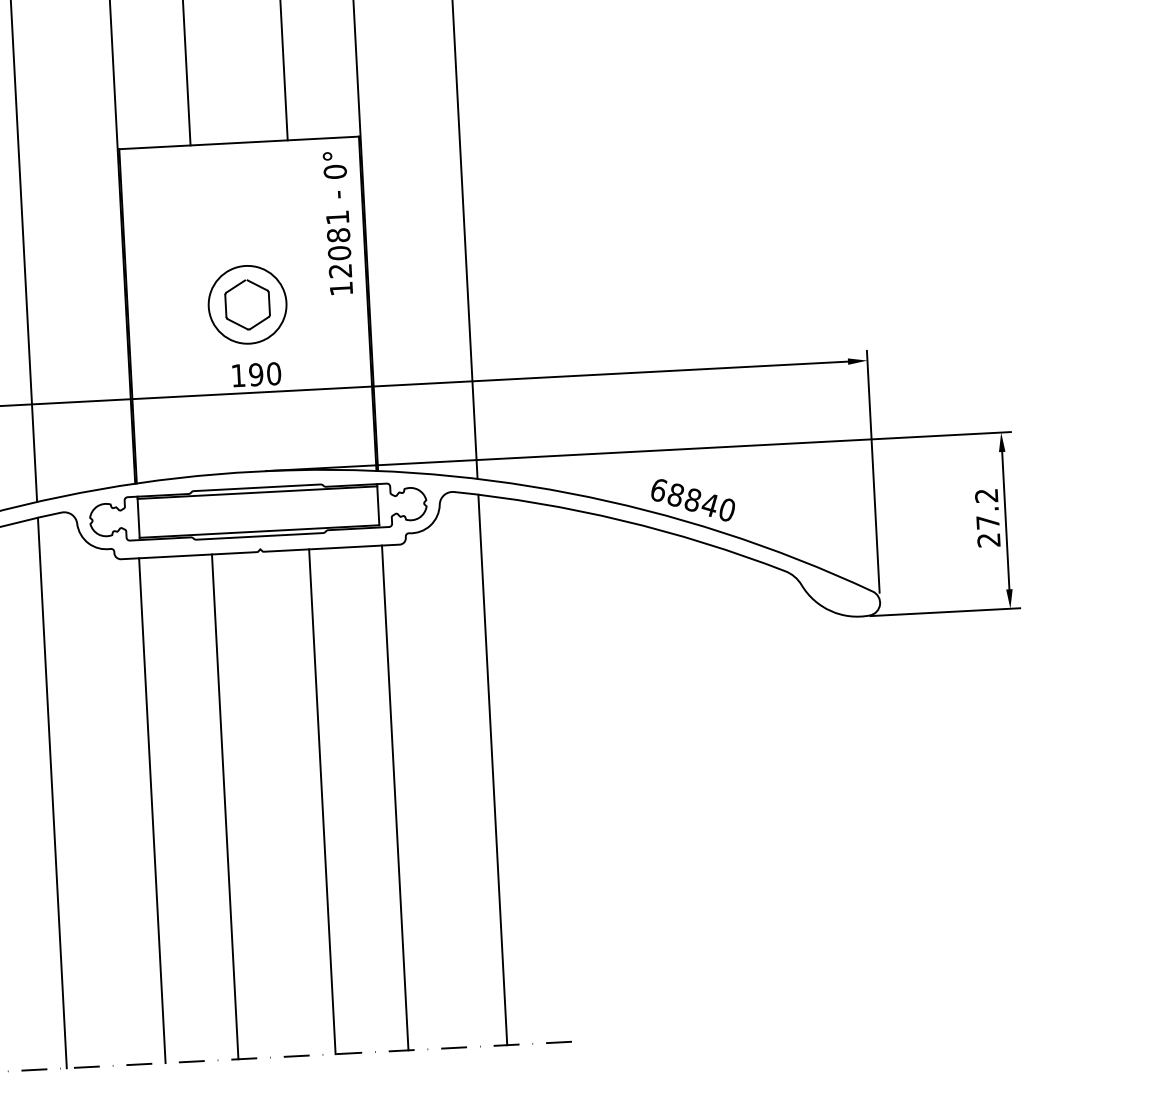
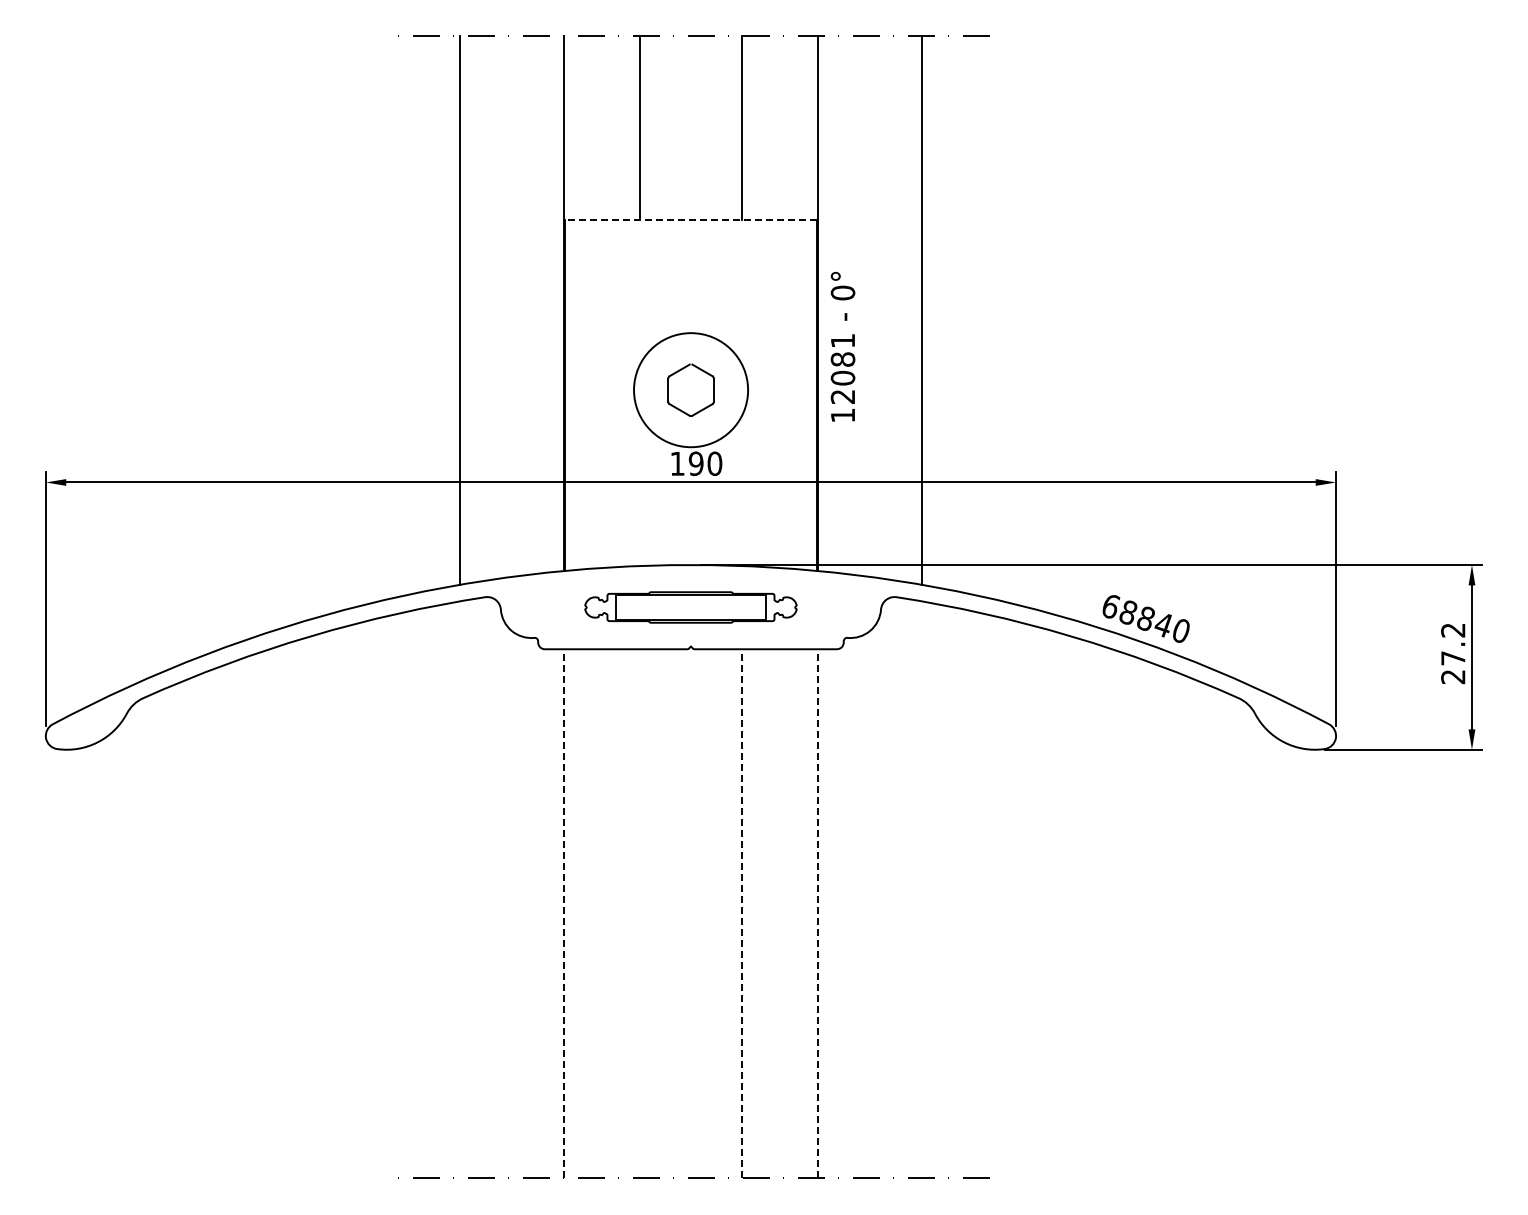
line: (239, 142) -> (691, 220), solid -> dashed
text: (337, 222) -> (842, 346), moved
circle: (247, 304) -> (690, 389), size x1.4
part: (257, 512) -> (690, 607), size x0.6
line: (492, 769) -> (921, 889), removed
line: (52, 792) -> (460, 889), removed
line: (395, 797) -> (818, 913), solid -> dashed
line: (321, 801) -> (741, 913), solid -> dashed
line: (225, 806) -> (640, 913), removed
line: (152, 810) -> (563, 913), solid -> dashed

